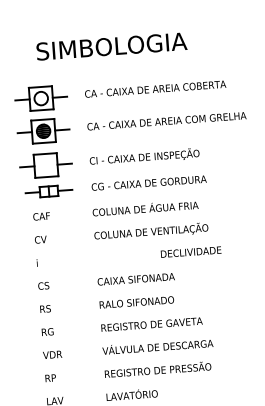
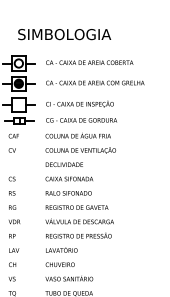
text: (189, 251) -> (63, 164), moved

